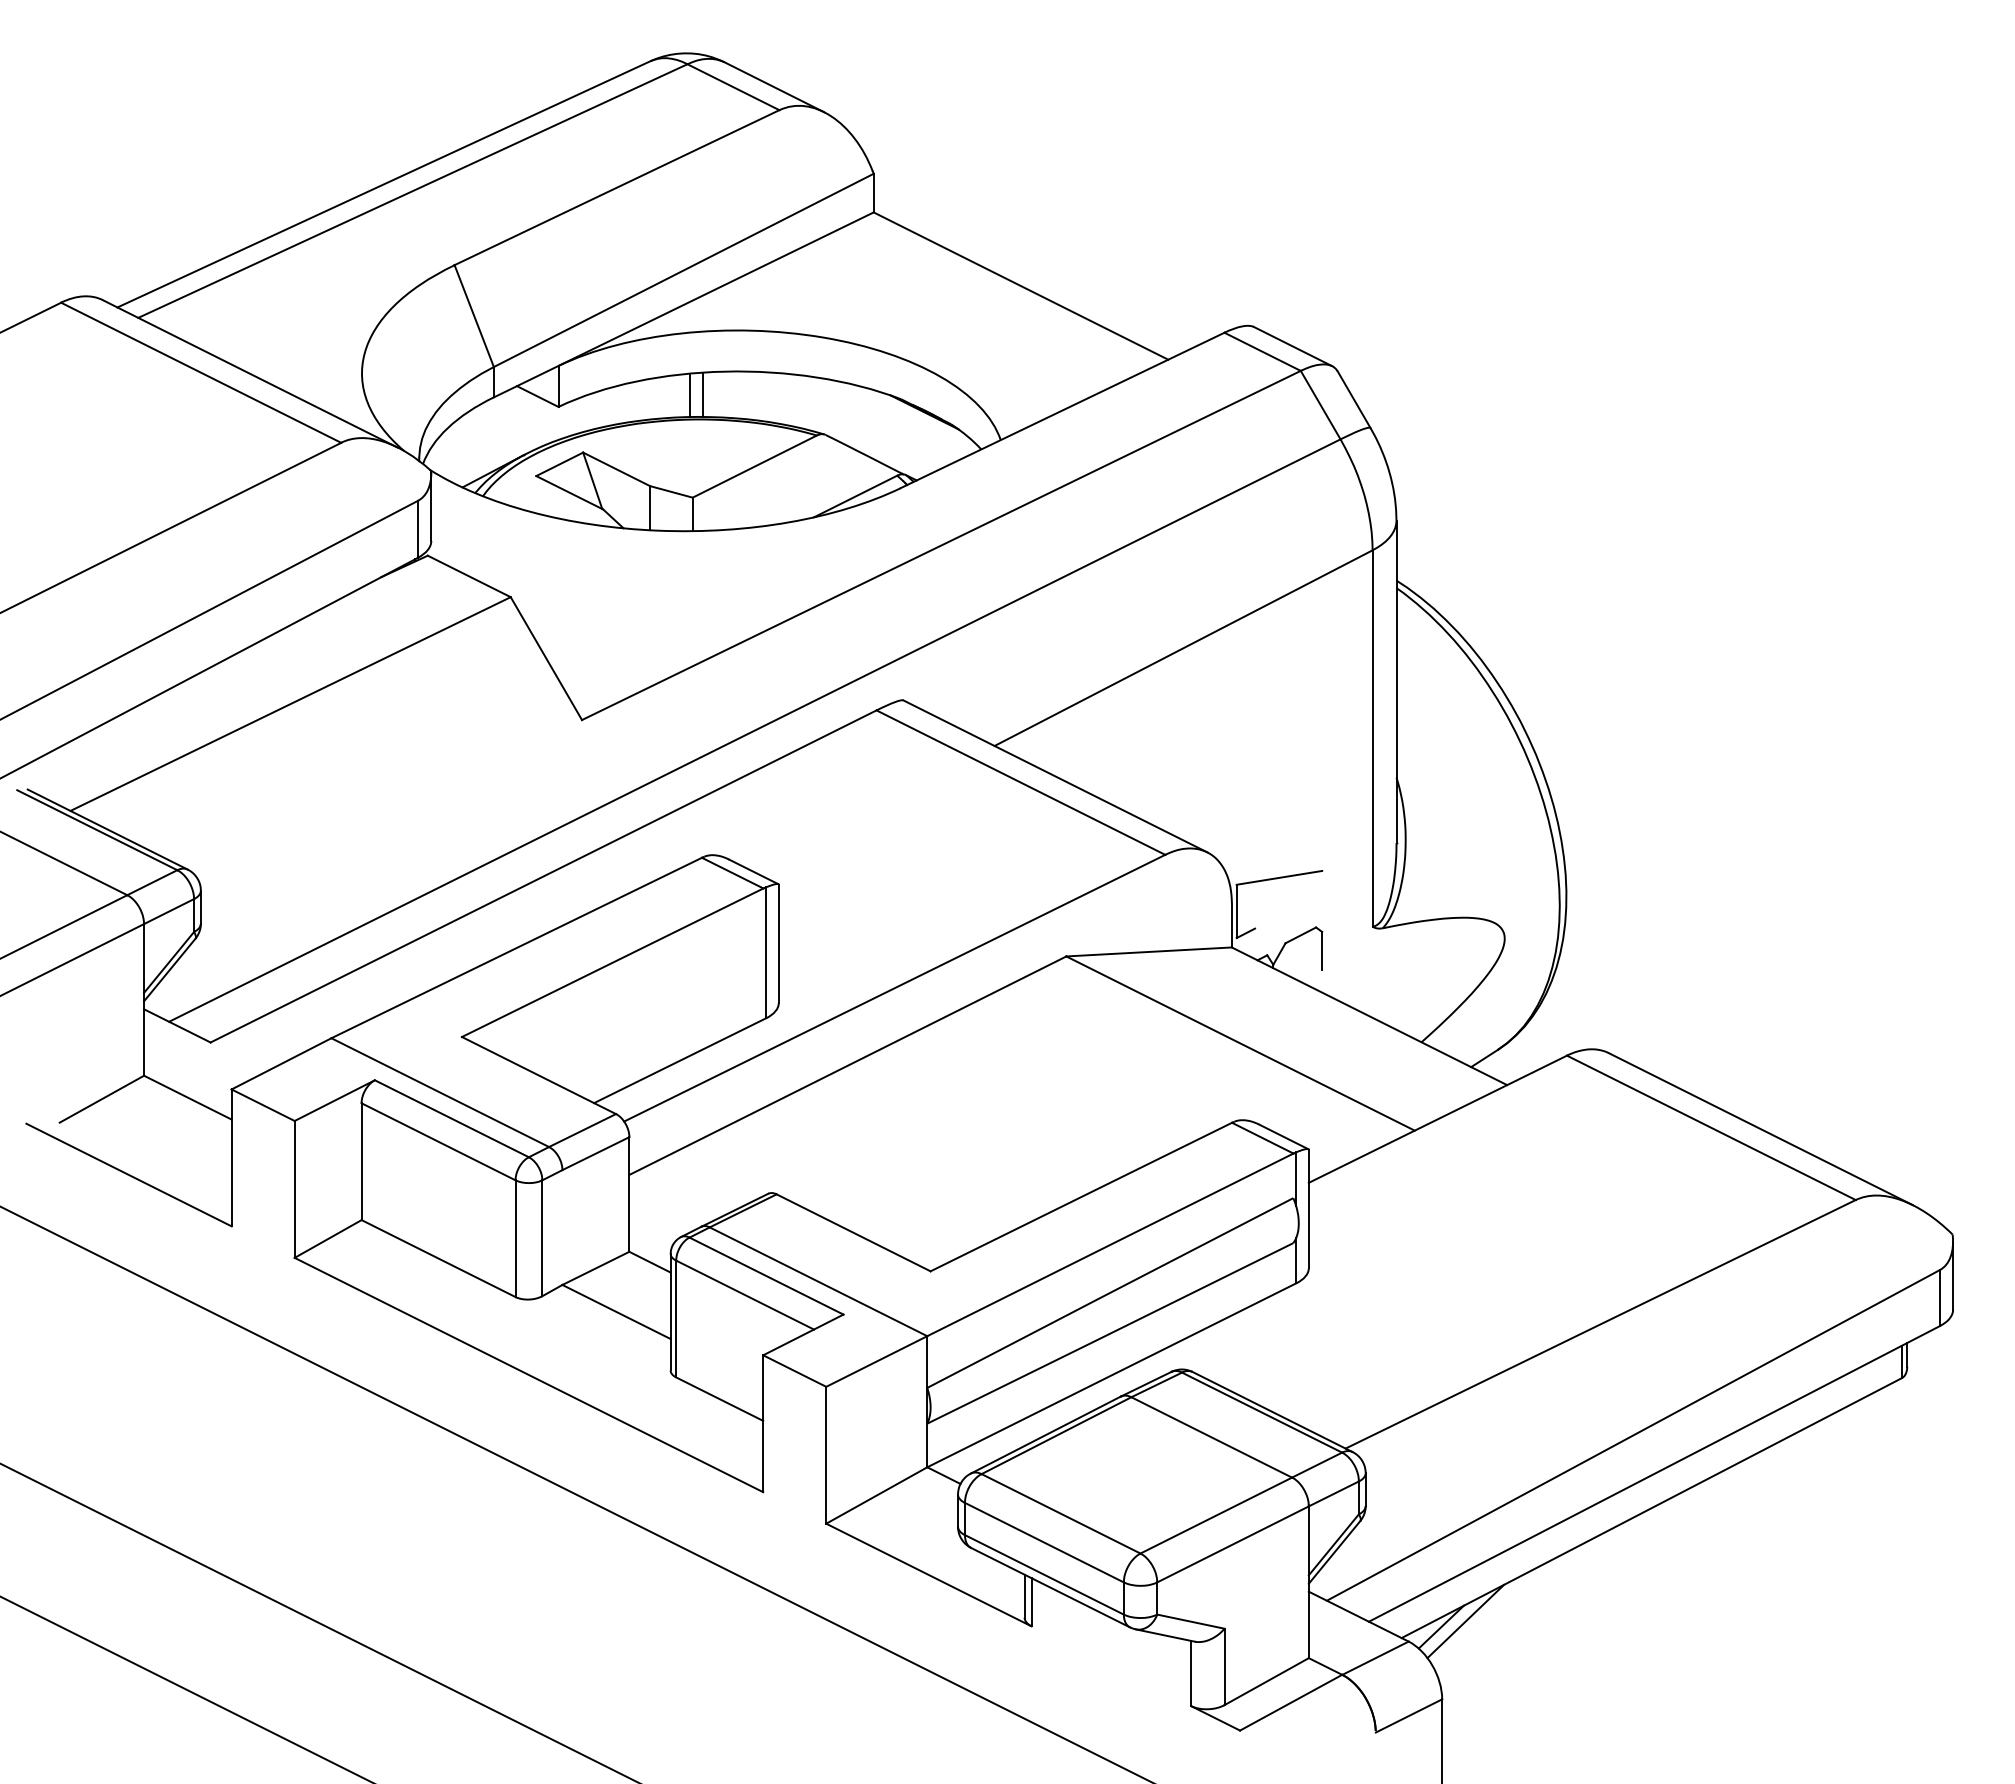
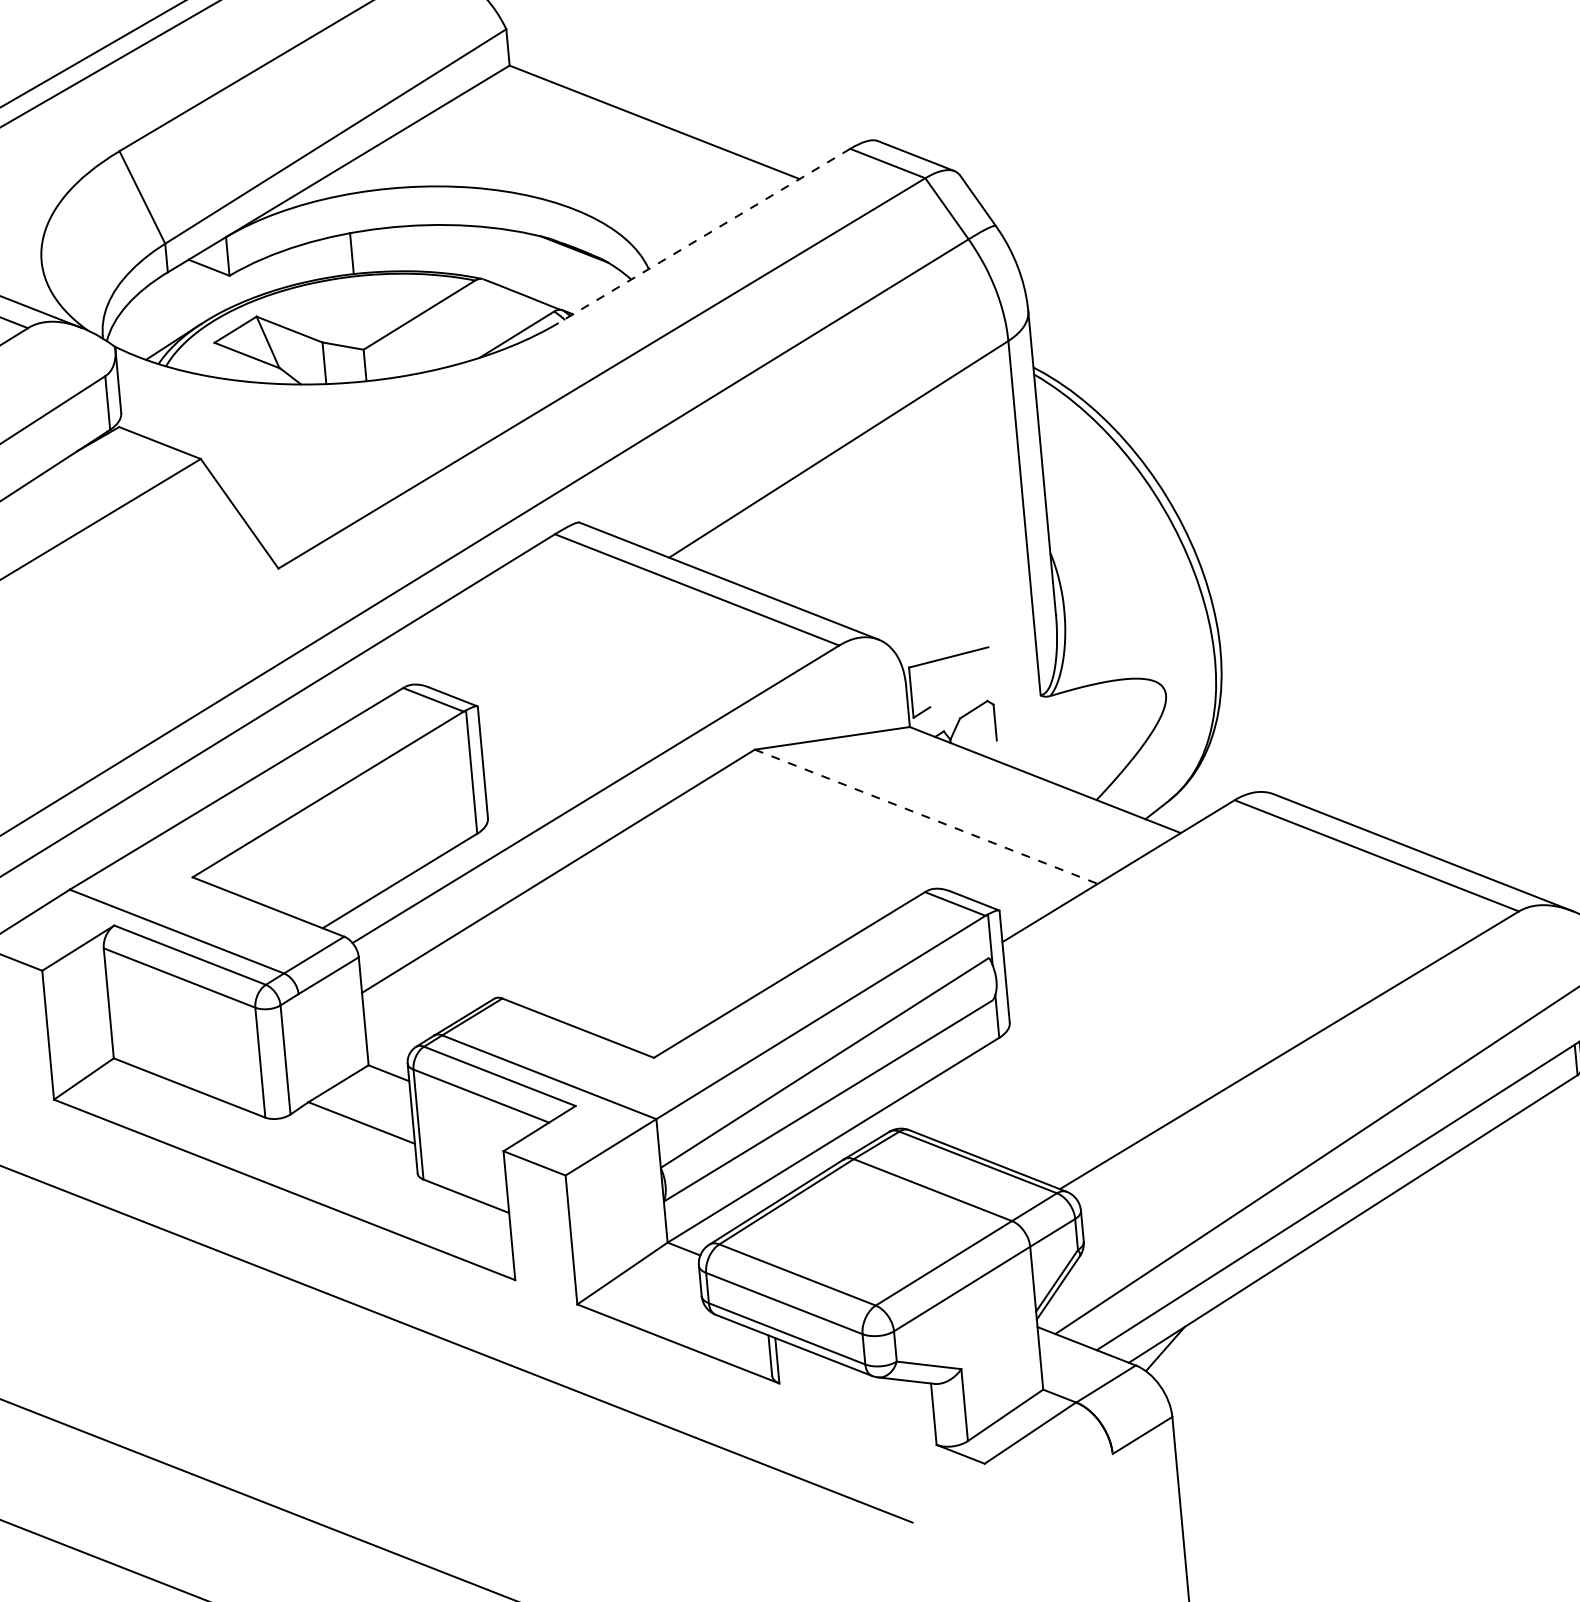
line: (702, 394) -> (364, 251), removed
line: (1062, 410) -> (704, 235), solid -> dashed
line: (1240, 1043) -> (926, 816), solid -> dashed
line: (1465, 1621) -> (1187, 1341), removed

